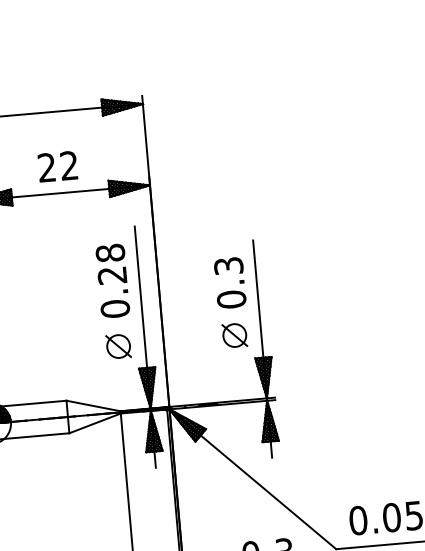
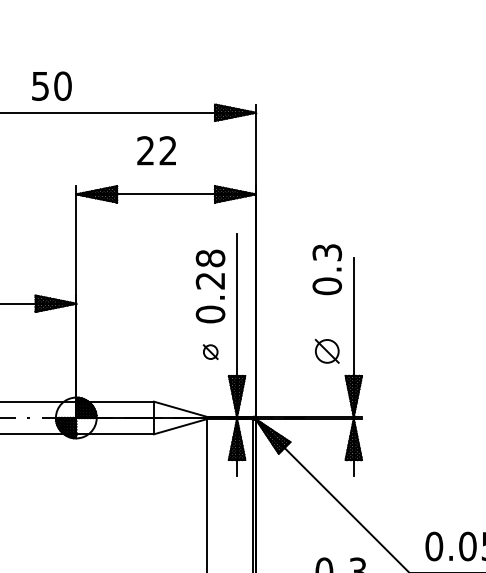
text: (57, 166) -> (156, 150), moved
text: (229, 282) -> (326, 269), moved
part: (118, 345) -> (210, 351), size x0.6

